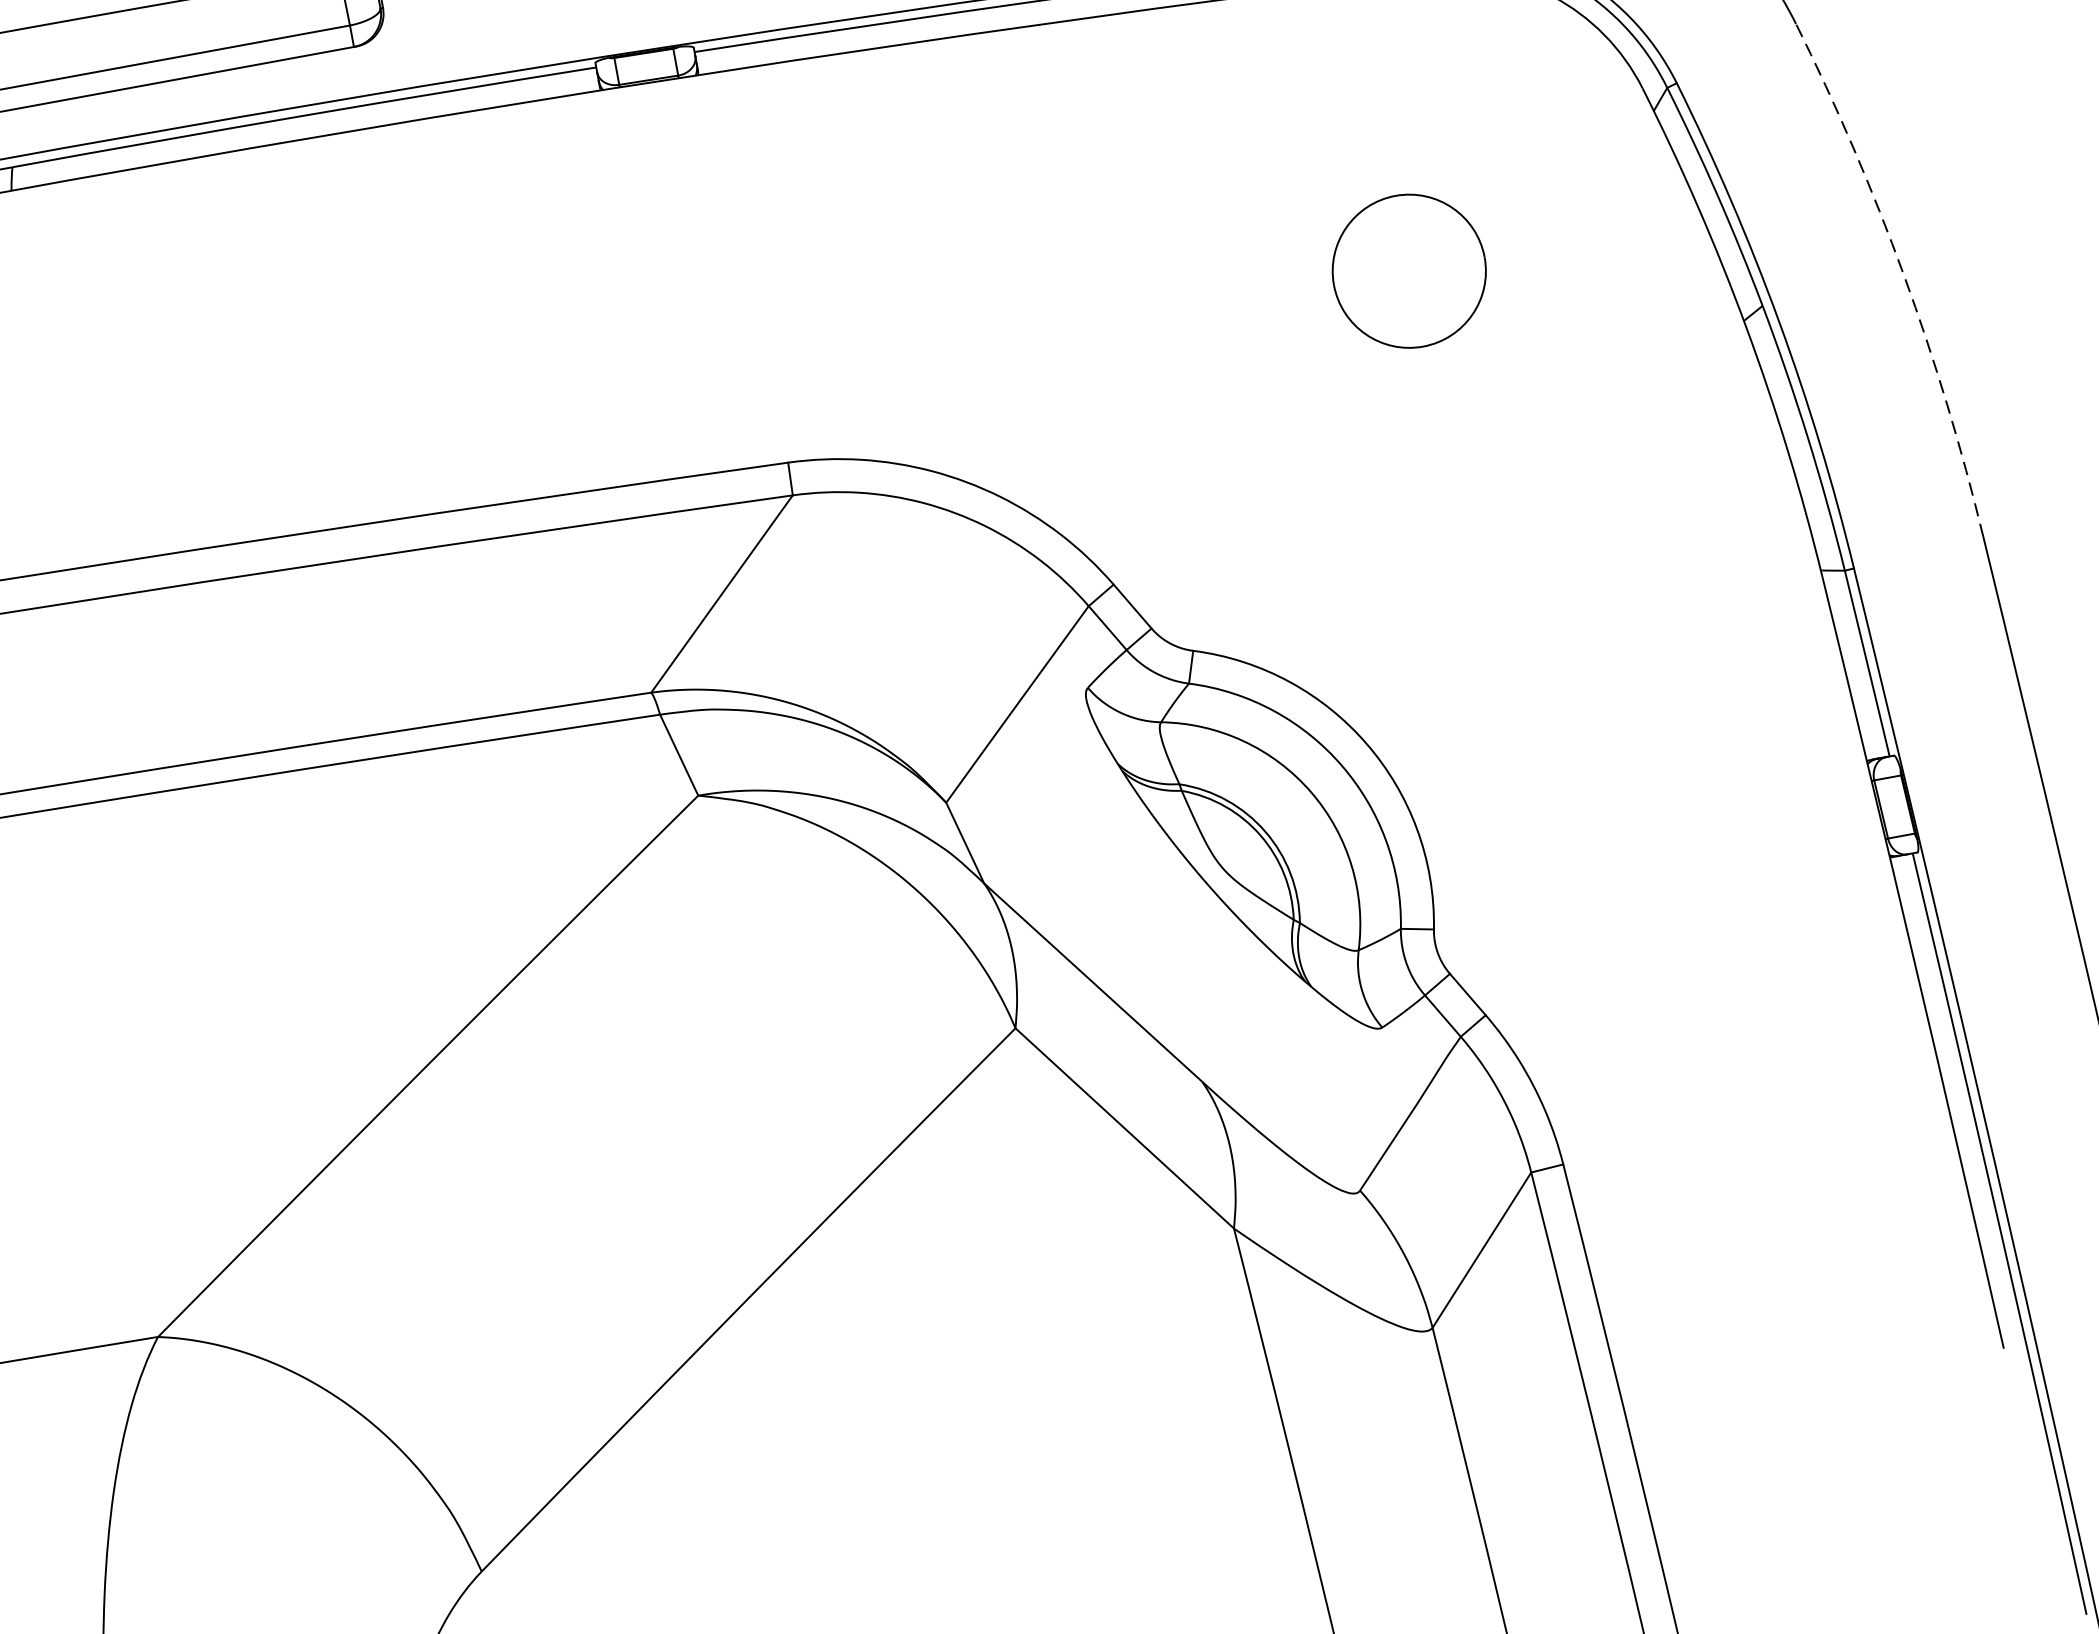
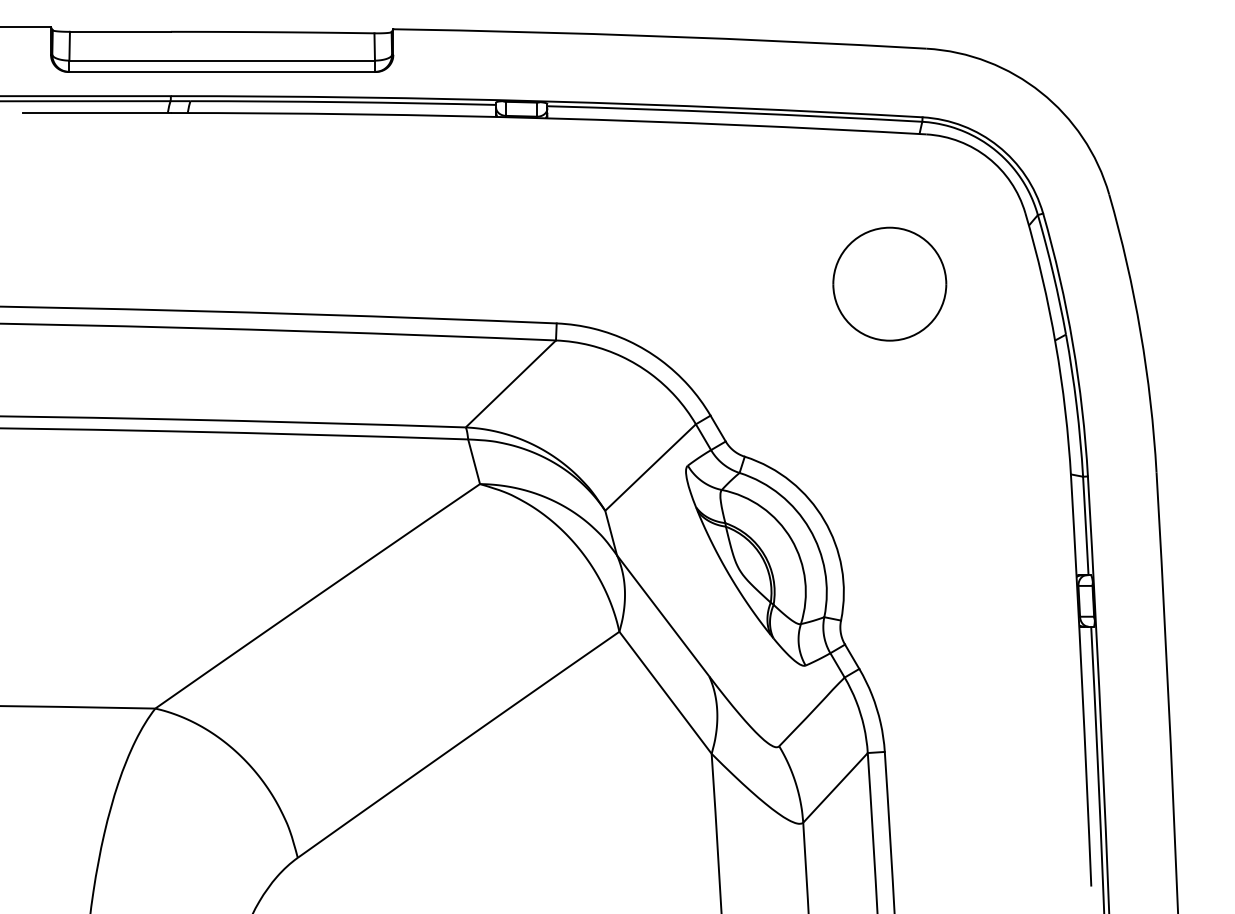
part: (1408, 270) -> (889, 283), size x1.43
arc: (1903, 275) -> (1140, 332), dashed -> solid

